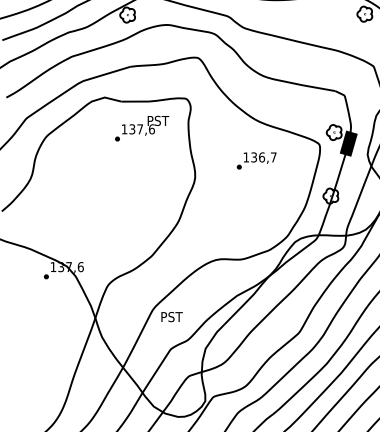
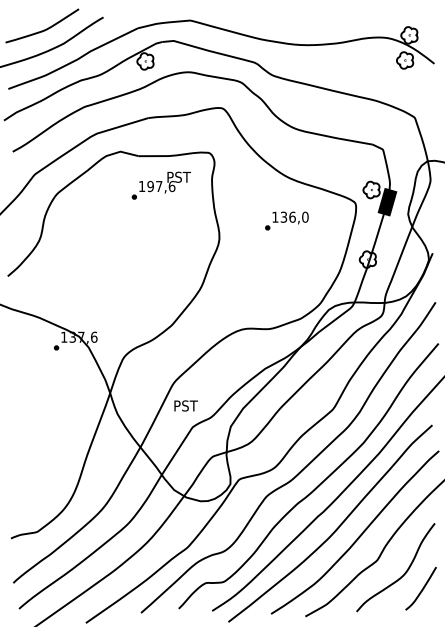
text: (132, 129) -> (150, 186), 137,6 -> 197,6
text: (273, 156) -> (305, 216), 136,7 -> 136,0
text: (171, 316) -> (185, 405), moved

